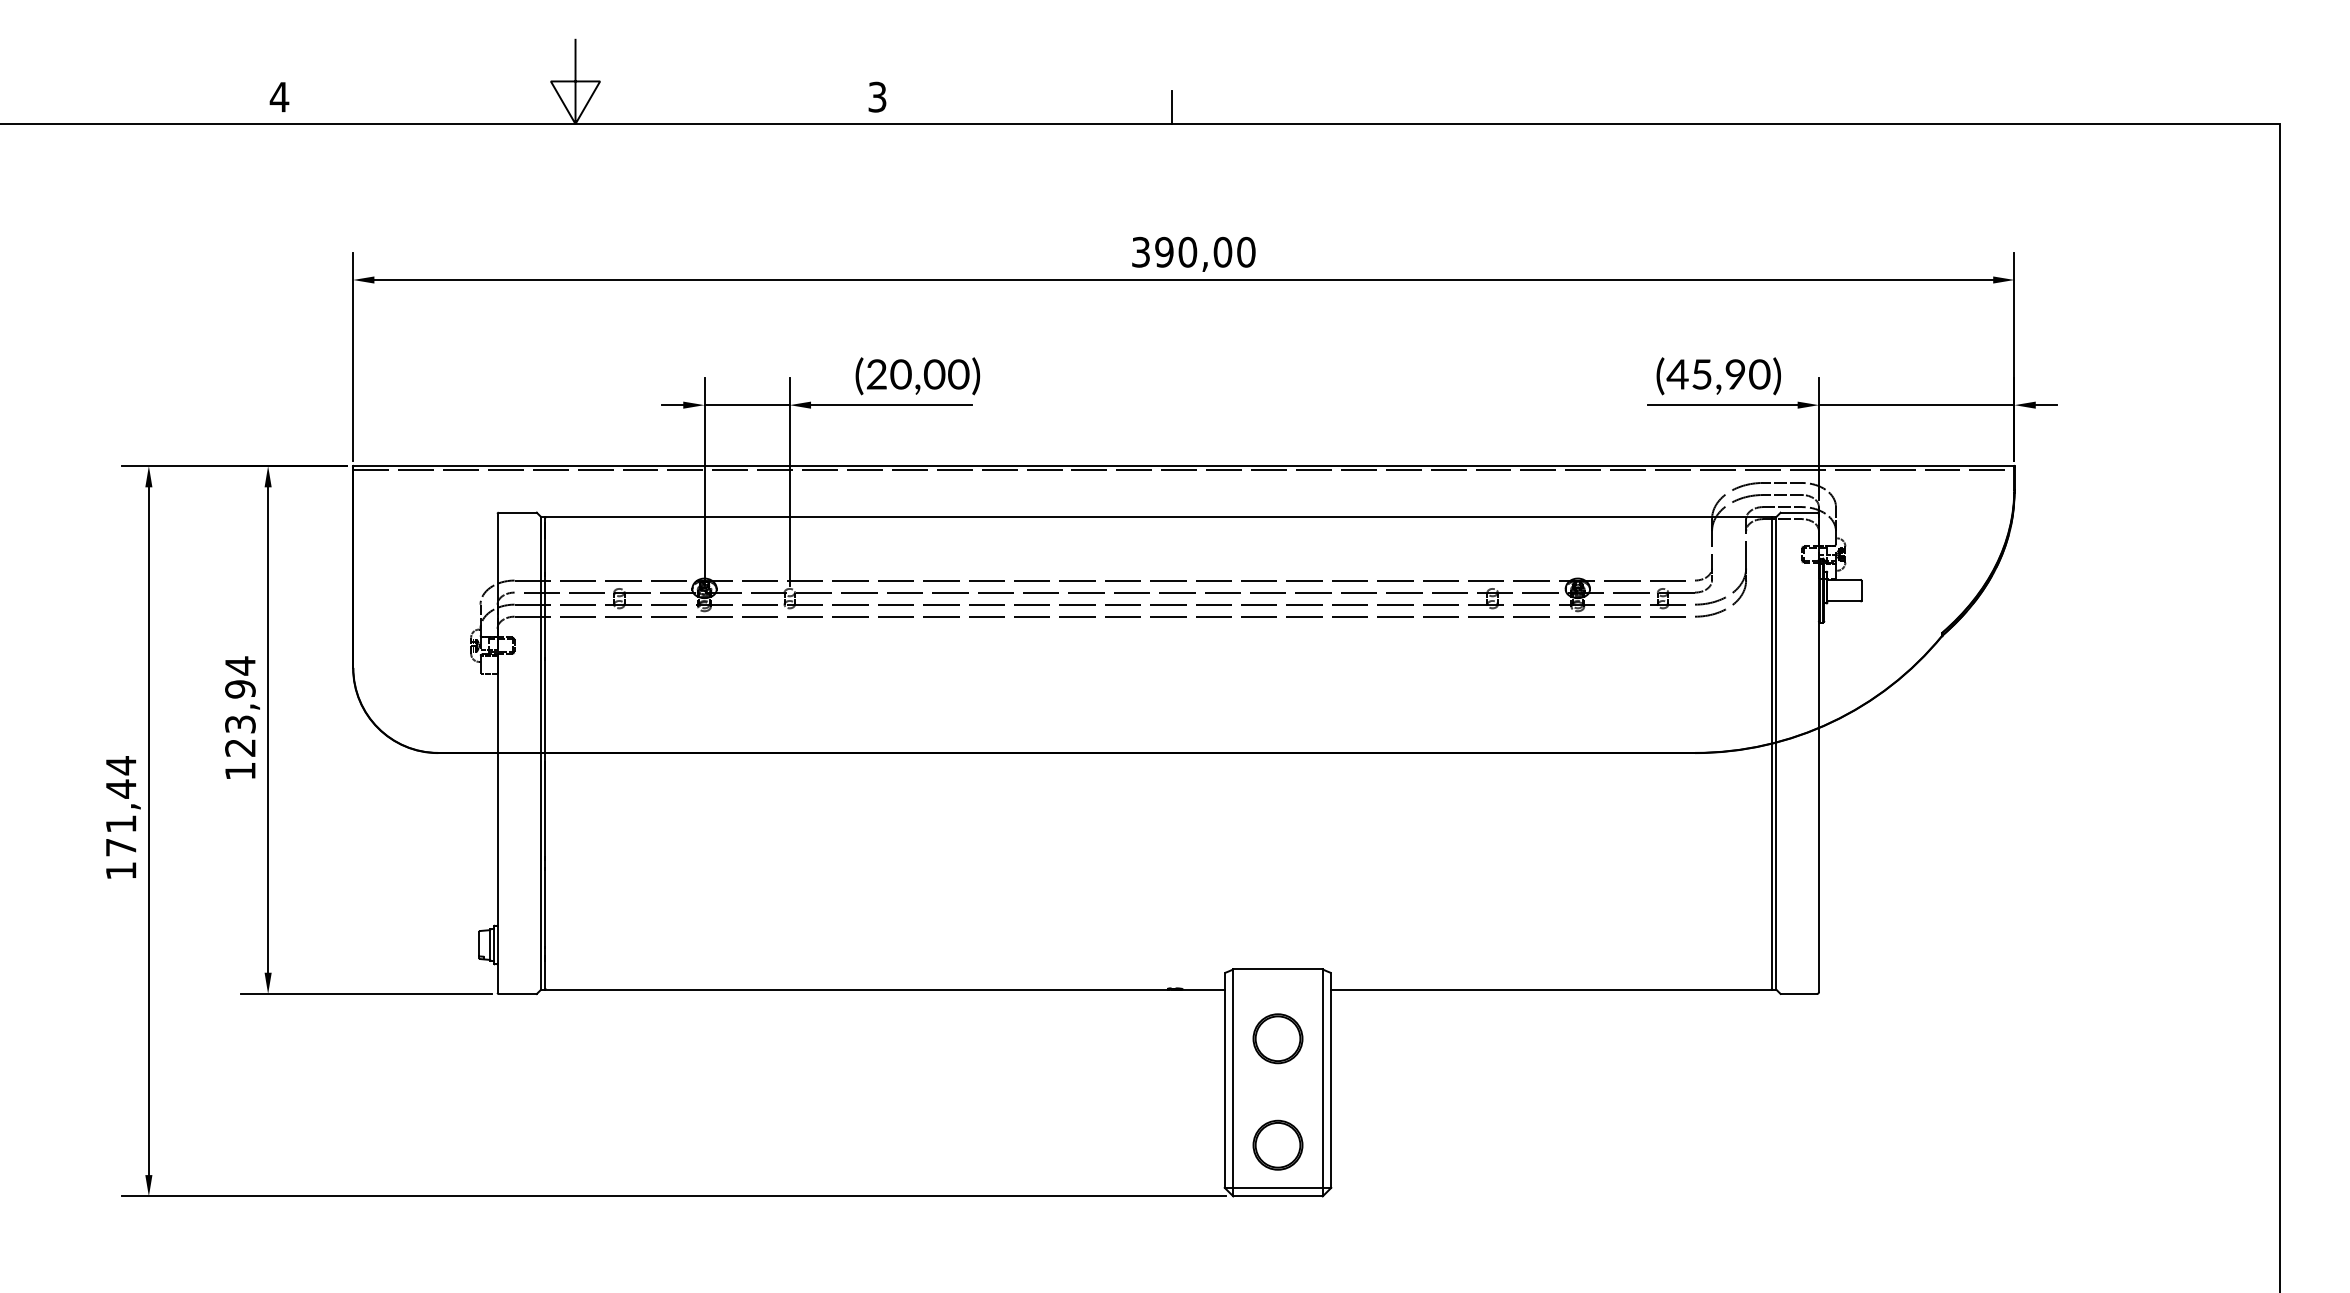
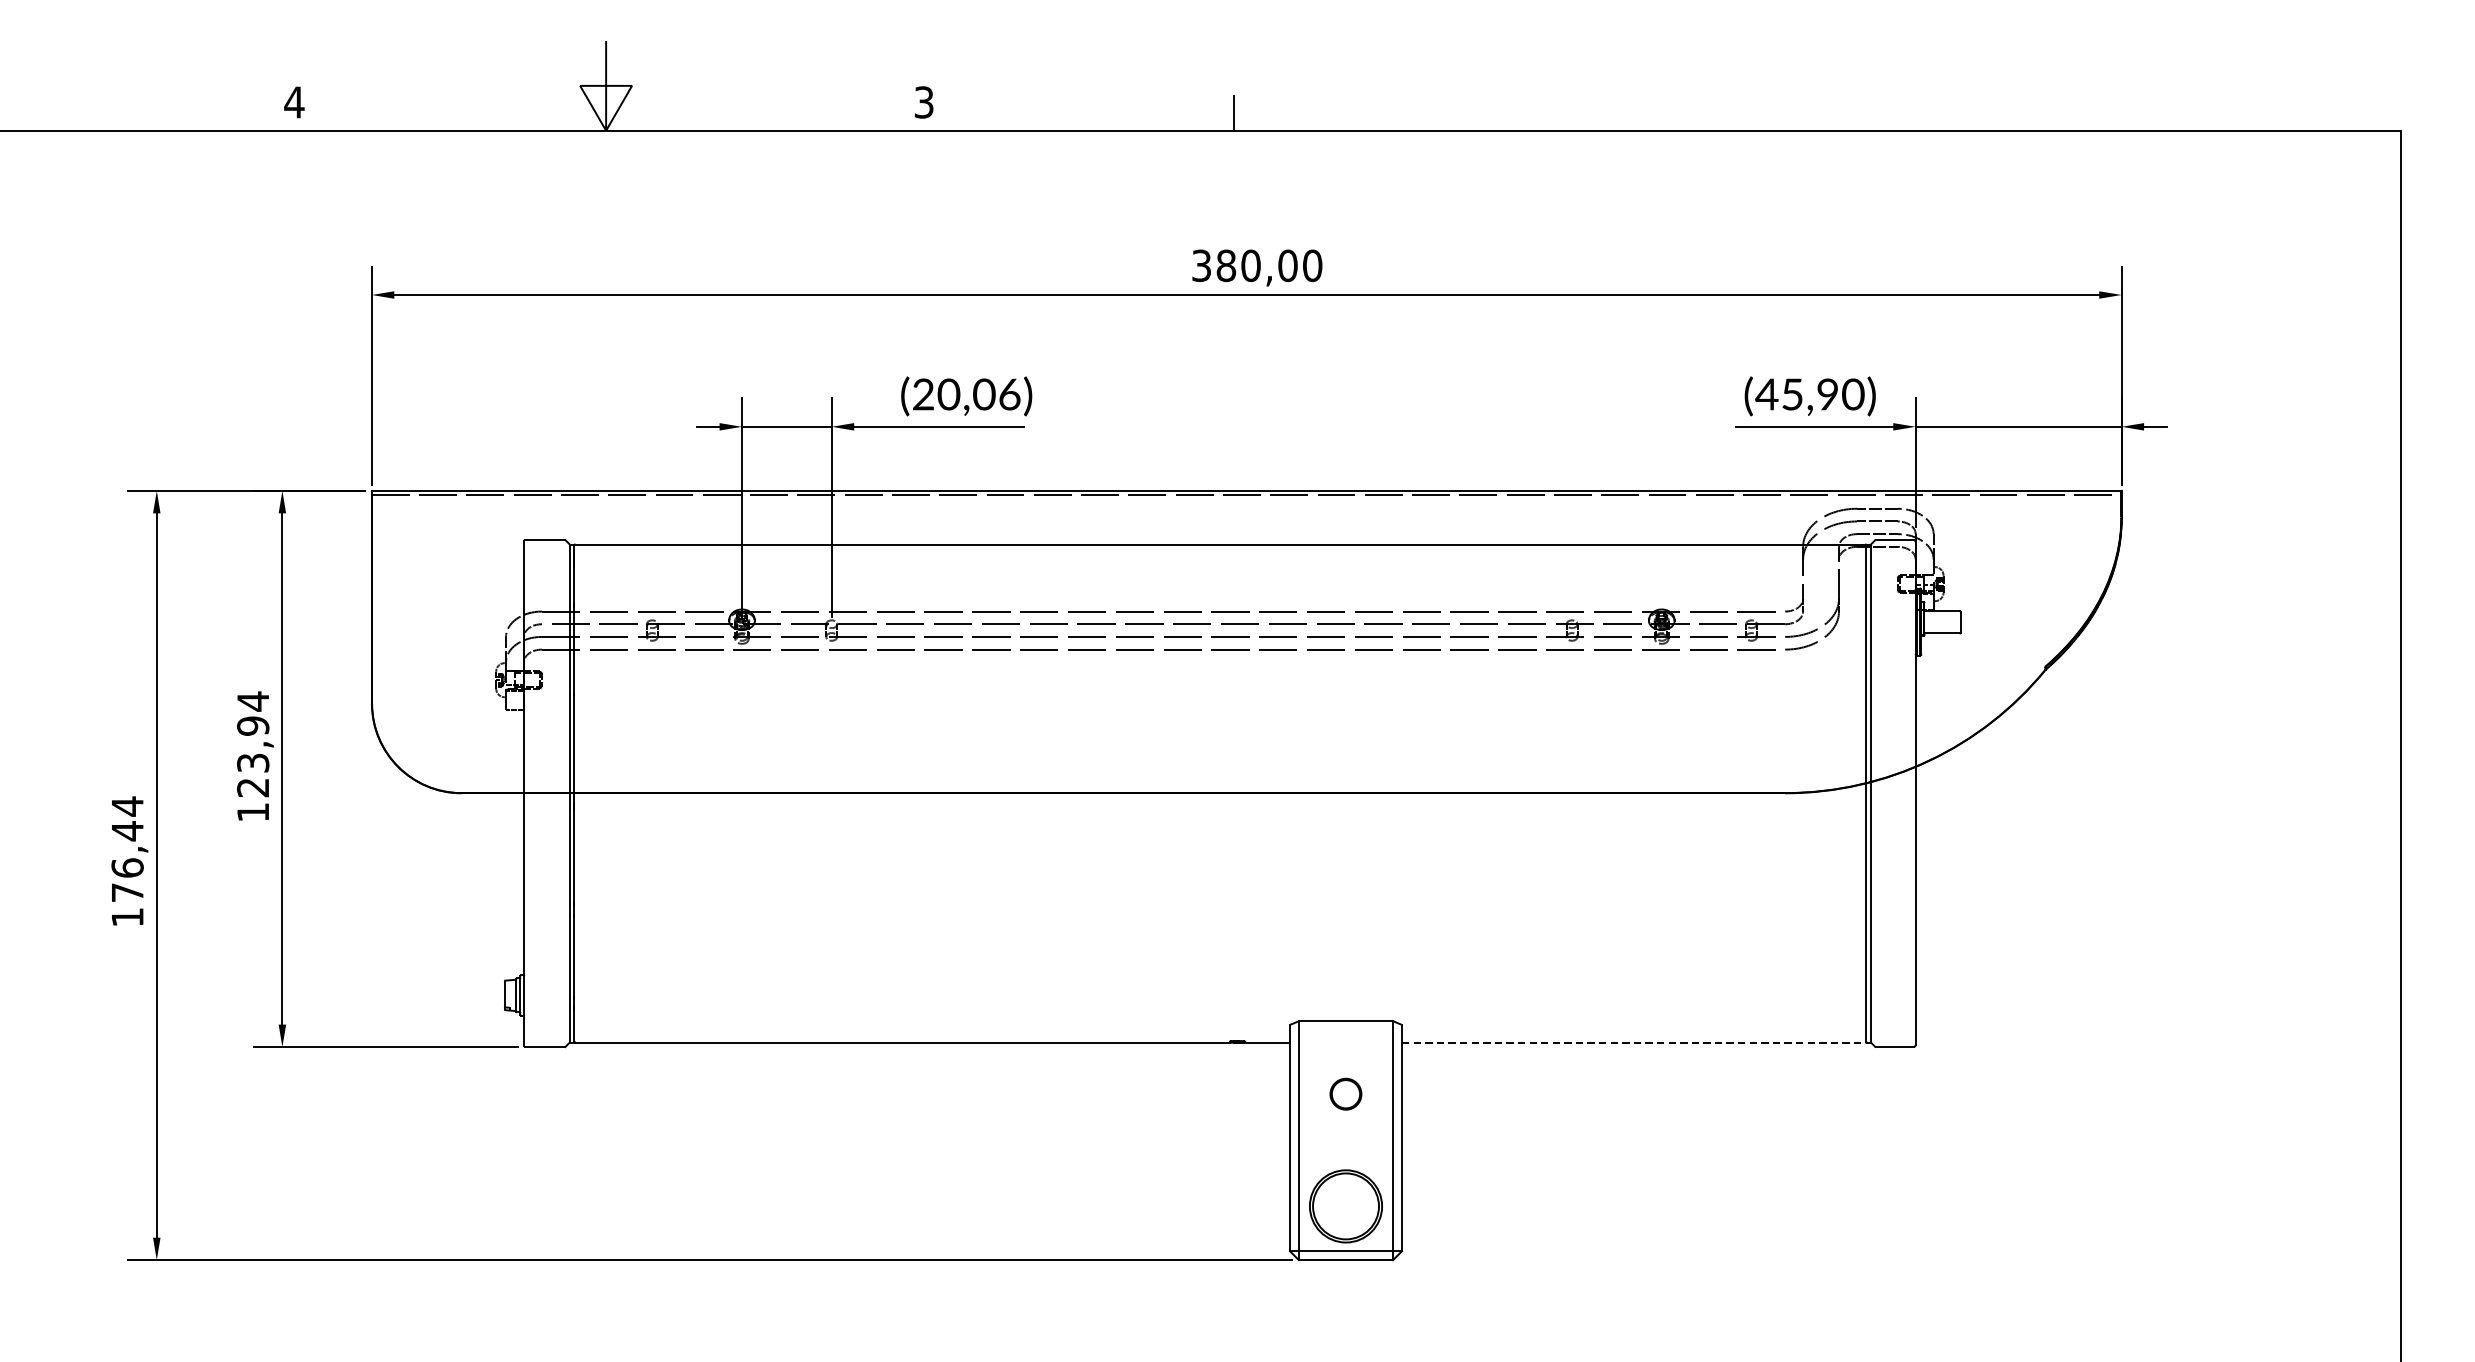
text: (1164, 252) -> (1226, 266), 390,00 -> 380,00
text: (958, 374) -> (1009, 394), (20,00) -> (20,06)
text: (120, 823) -> (126, 867), 171,44 -> 176,44
line: (1551, 989) -> (1634, 1042), solid -> dashed
part: (1277, 1038) -> (1345, 1093), size x0.6
part: (1277, 1144) -> (1345, 1205), size x1.4

